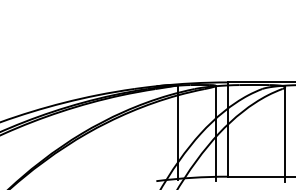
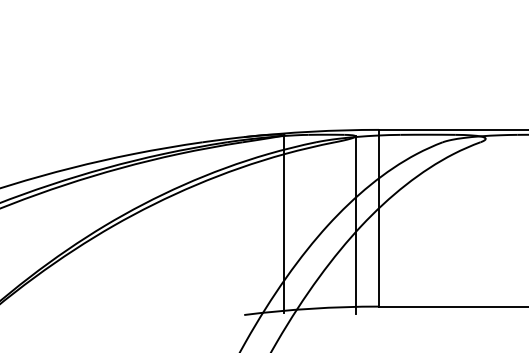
line: (285, 134) -> (486, 227), removed

